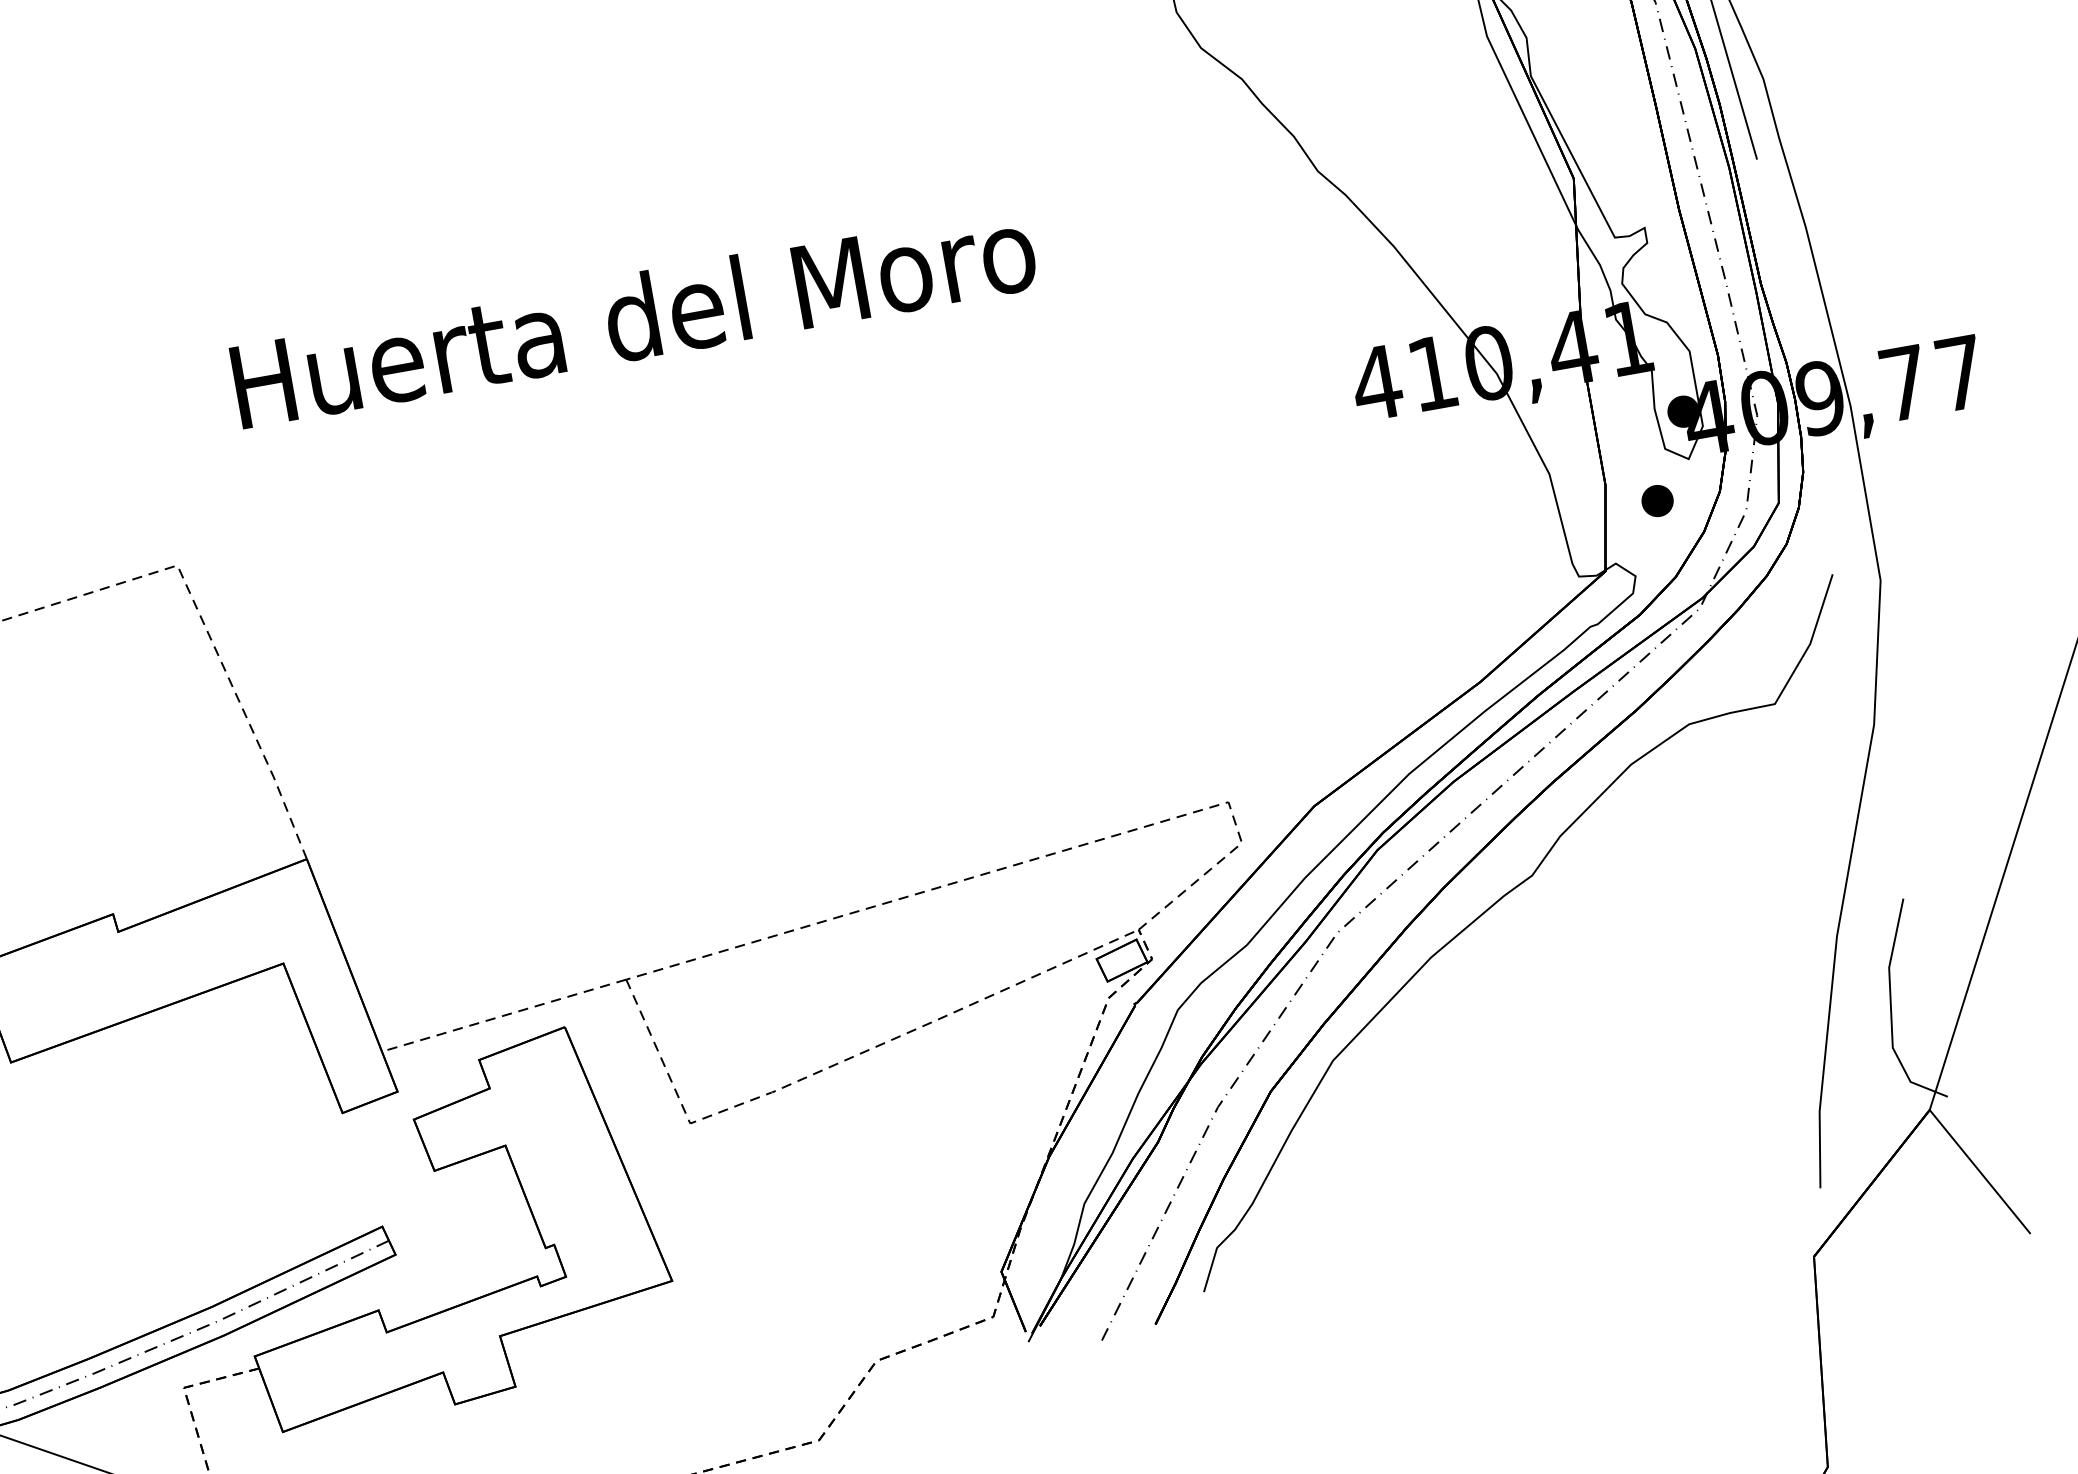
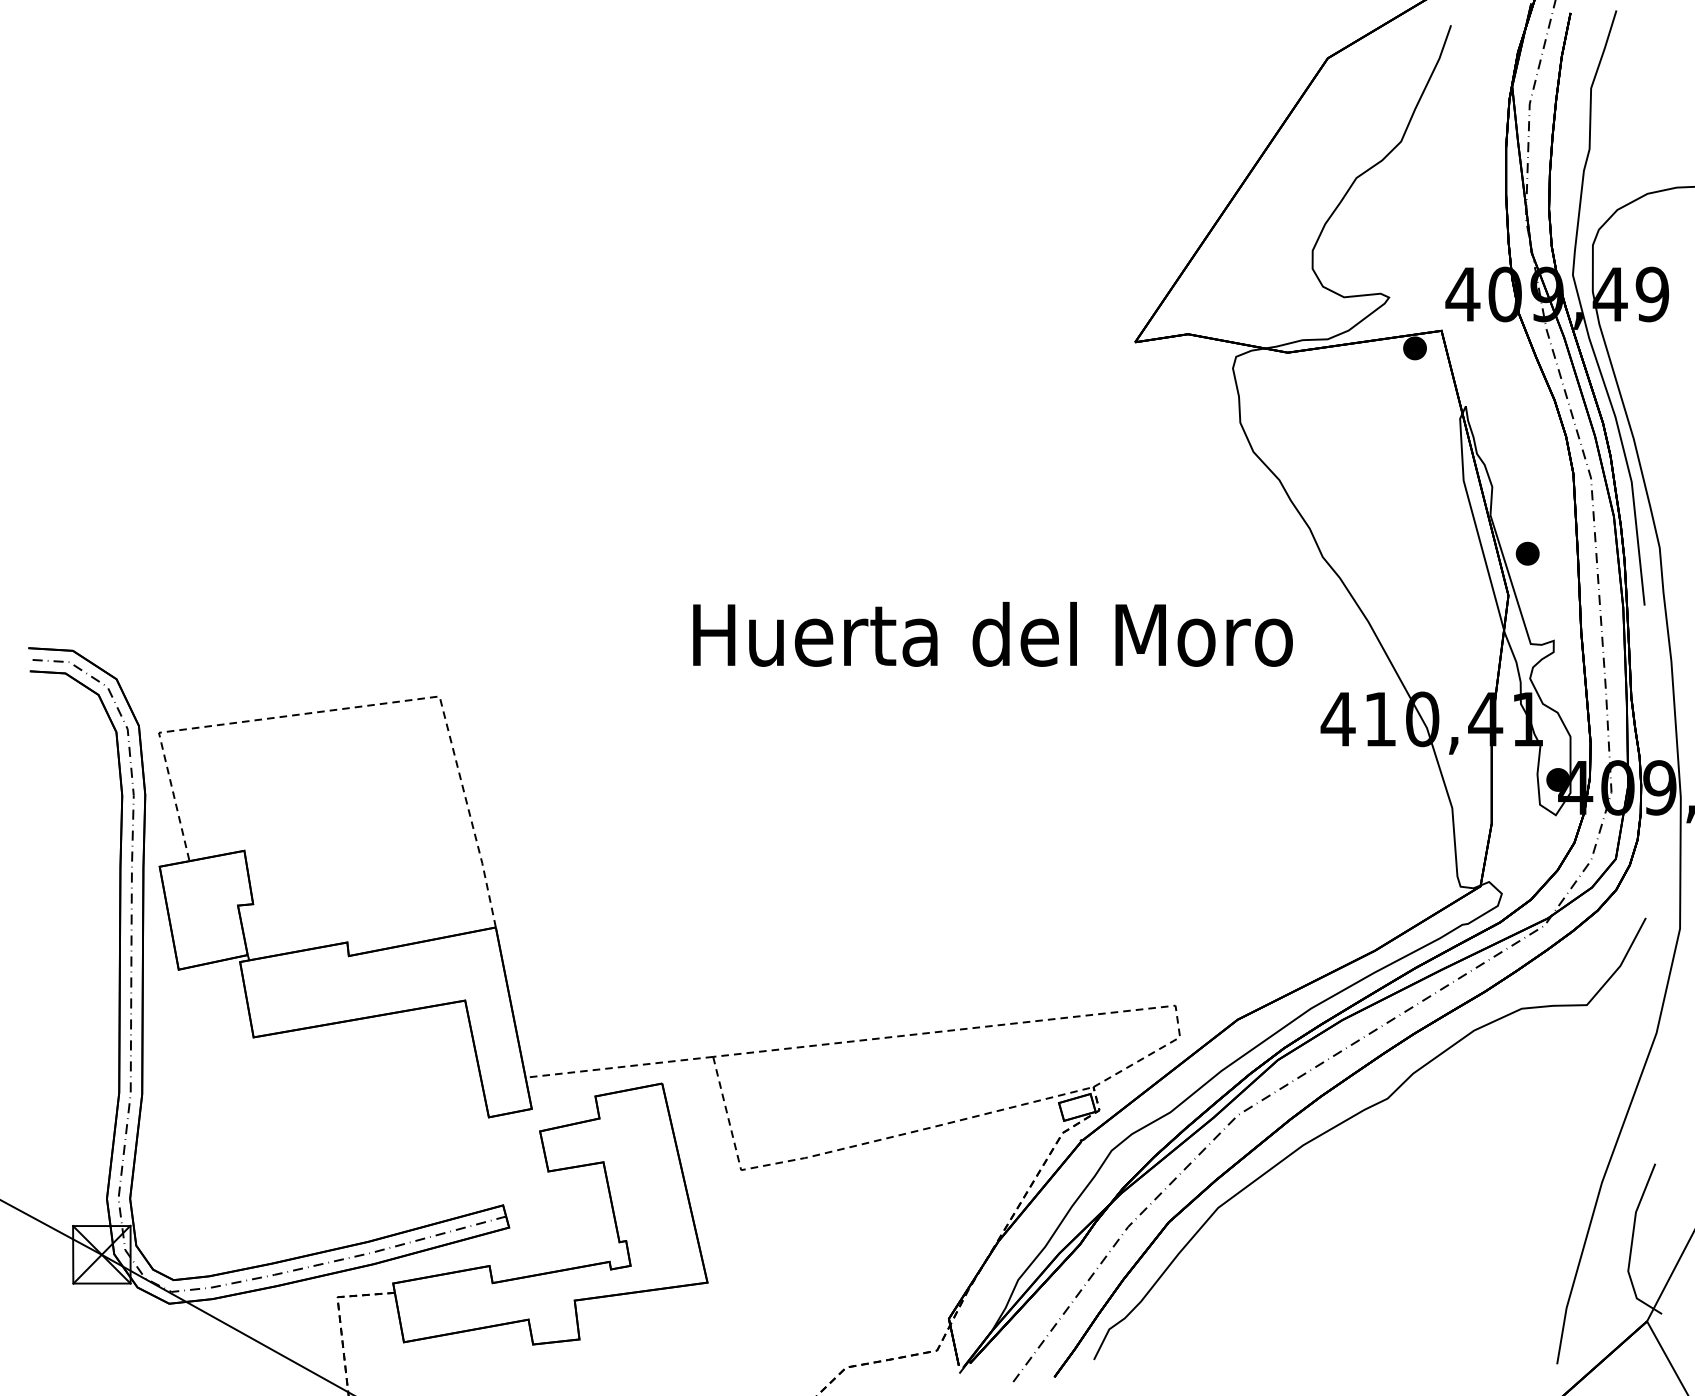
text: (633, 317) -> (992, 634), moved
part: (1657, 500) -> (1527, 553), moved

